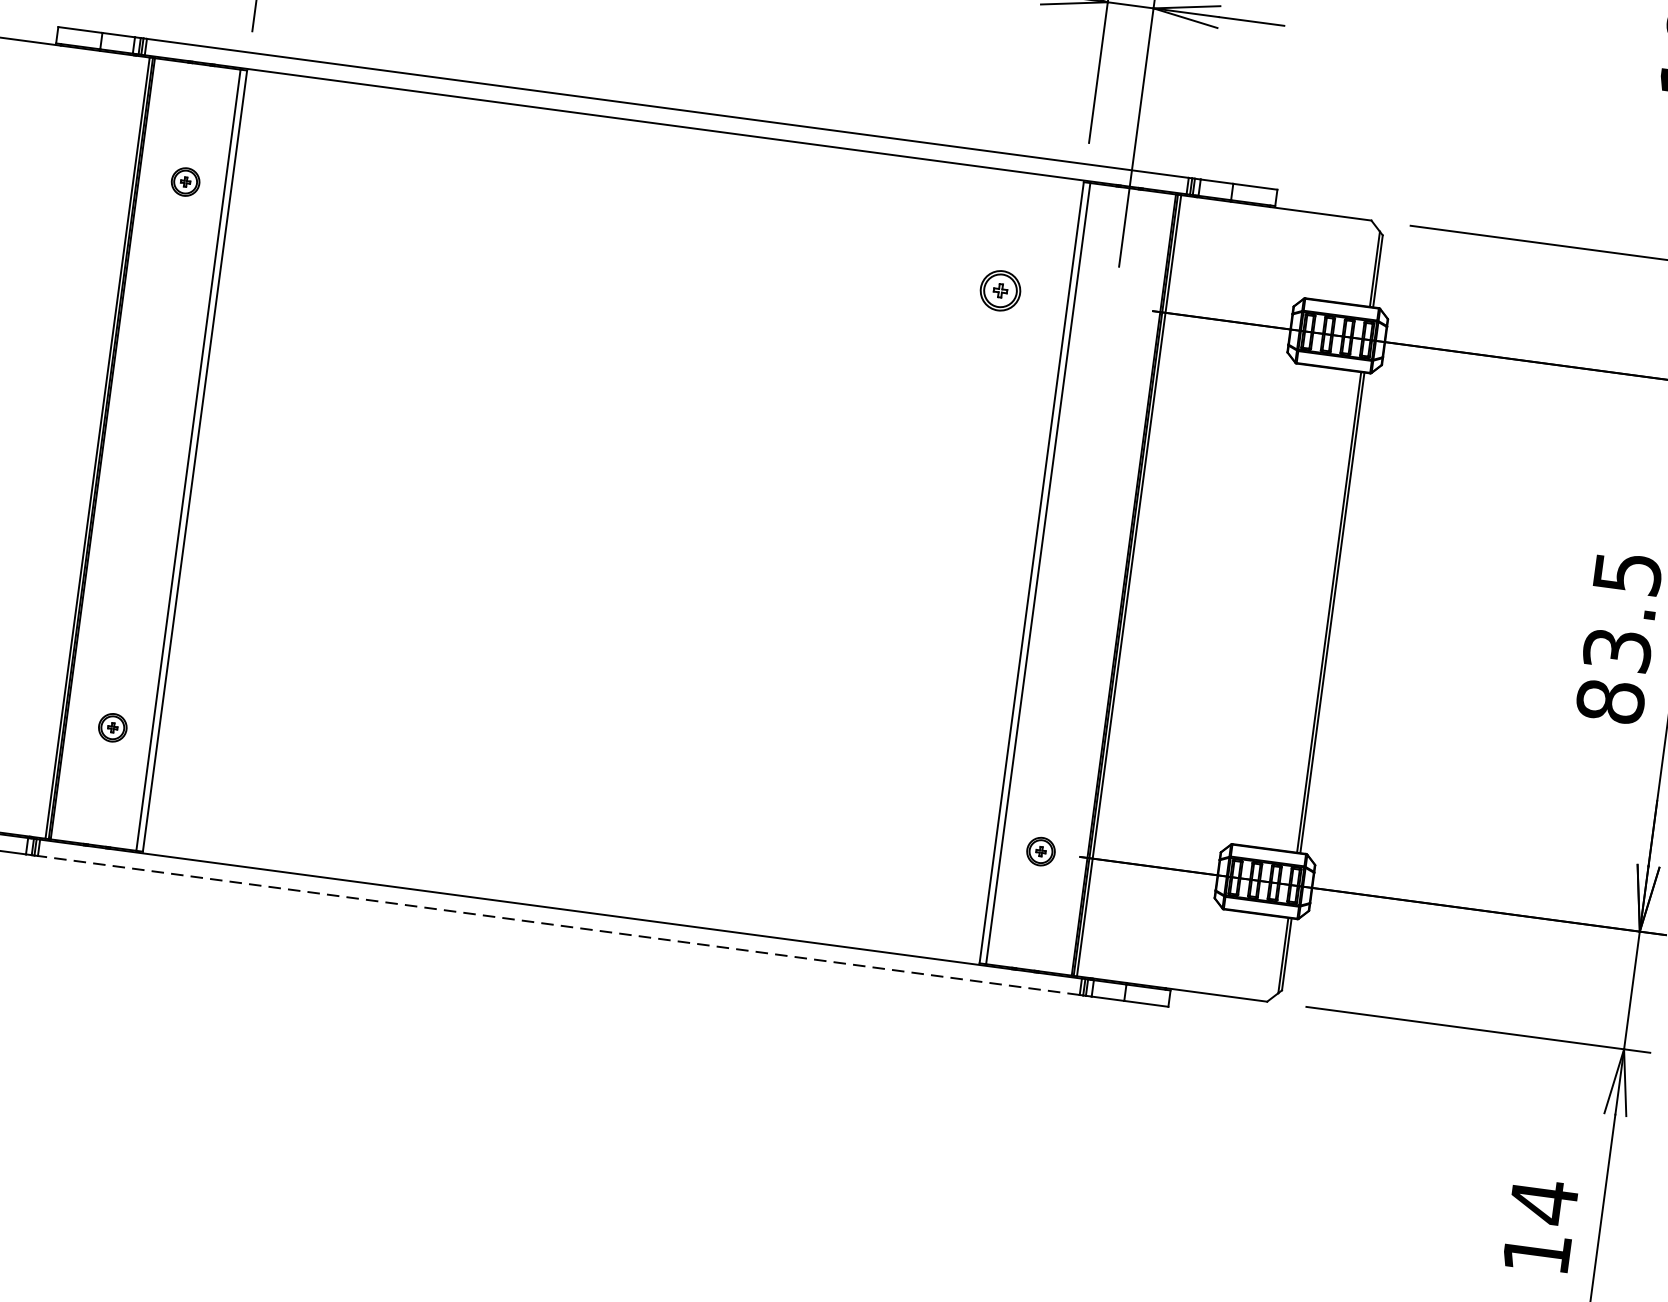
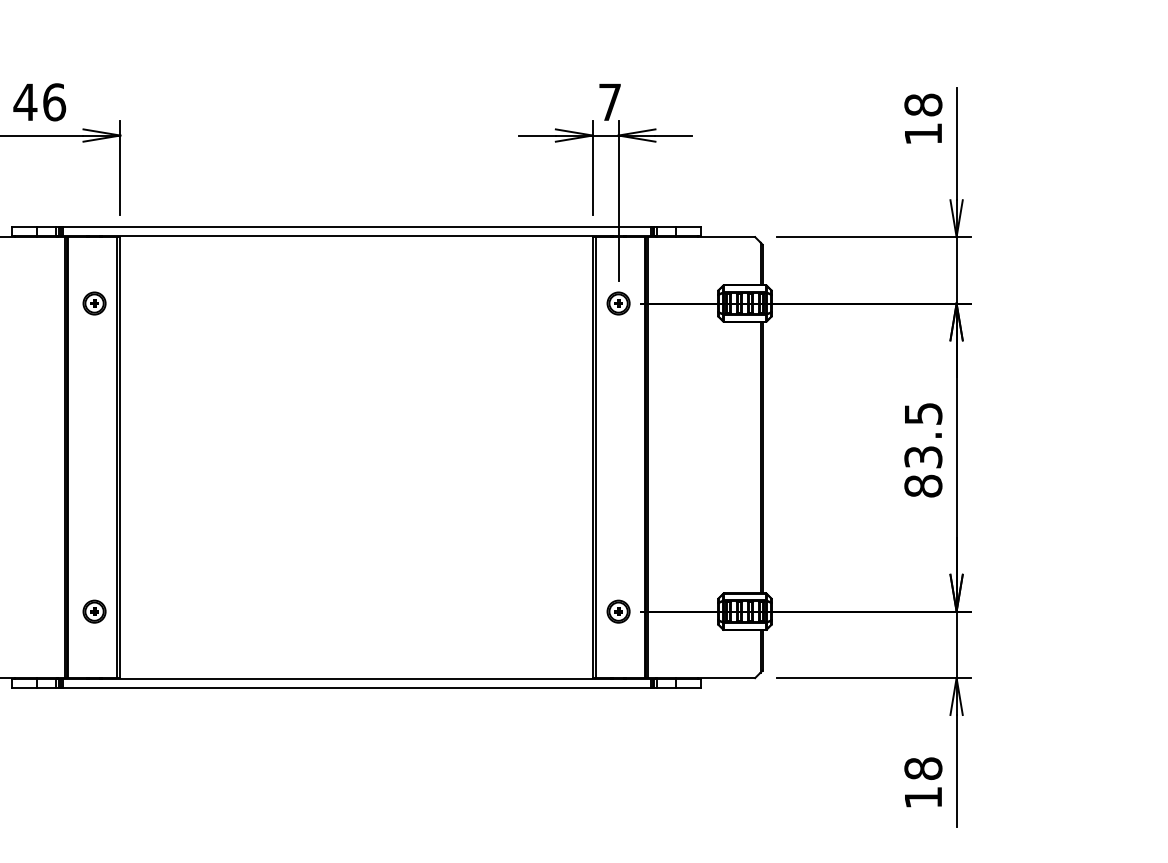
part: (185, 182) -> (94, 303), size x1.43
part: (1000, 290) -> (618, 303), moved
part: (112, 727) -> (94, 611), size x1.43
part: (1040, 851) -> (618, 611), size x1.43
line: (558, 925) -> (356, 688), dashed -> solid
text: (1544, 1201) -> (923, 768), 14 -> 18

